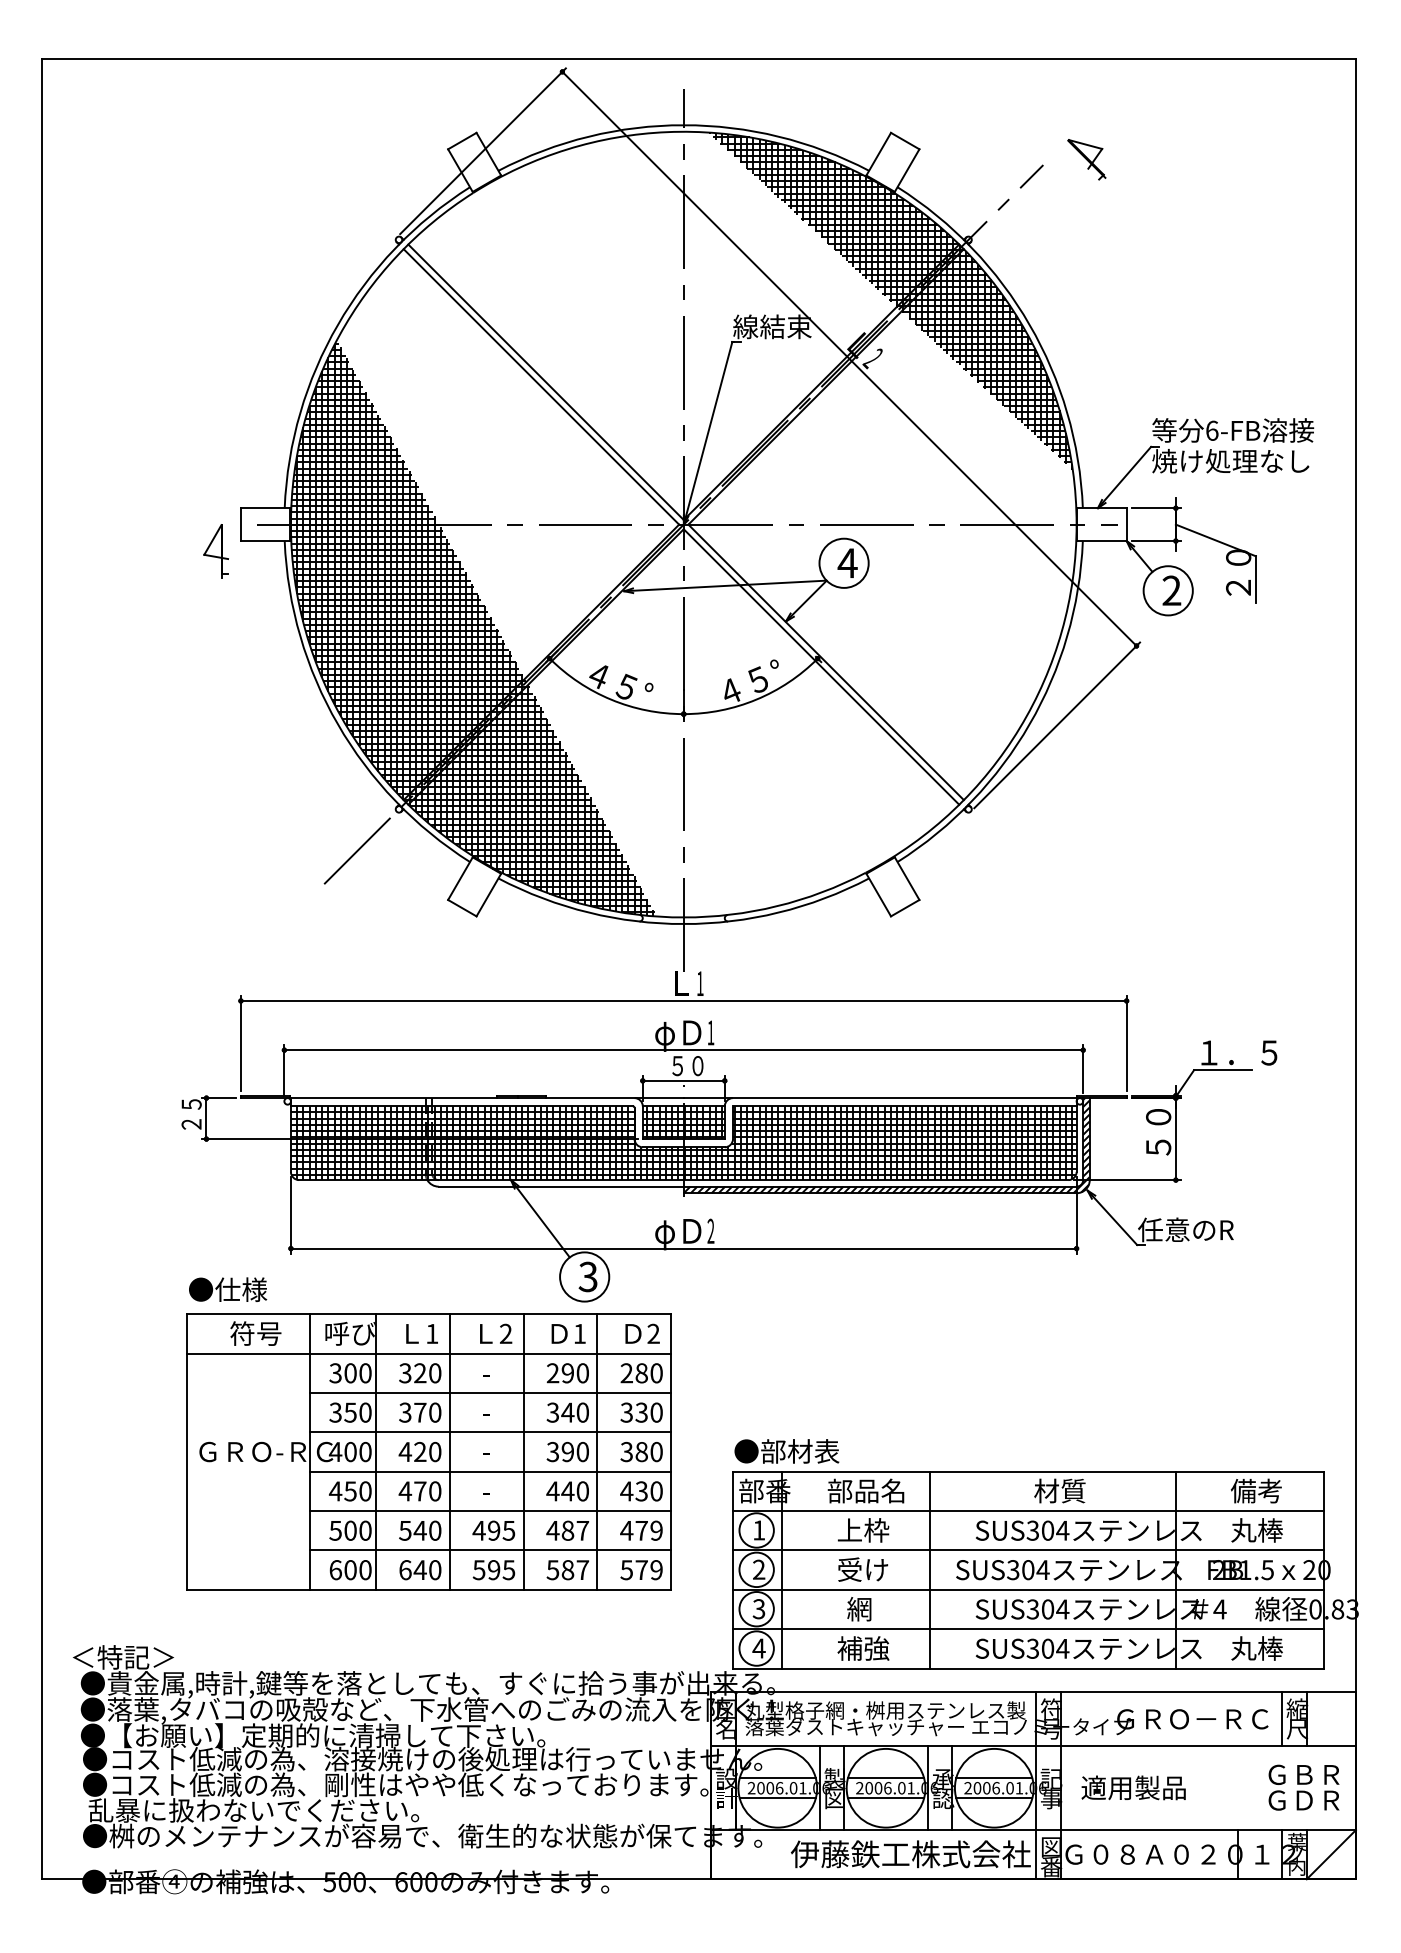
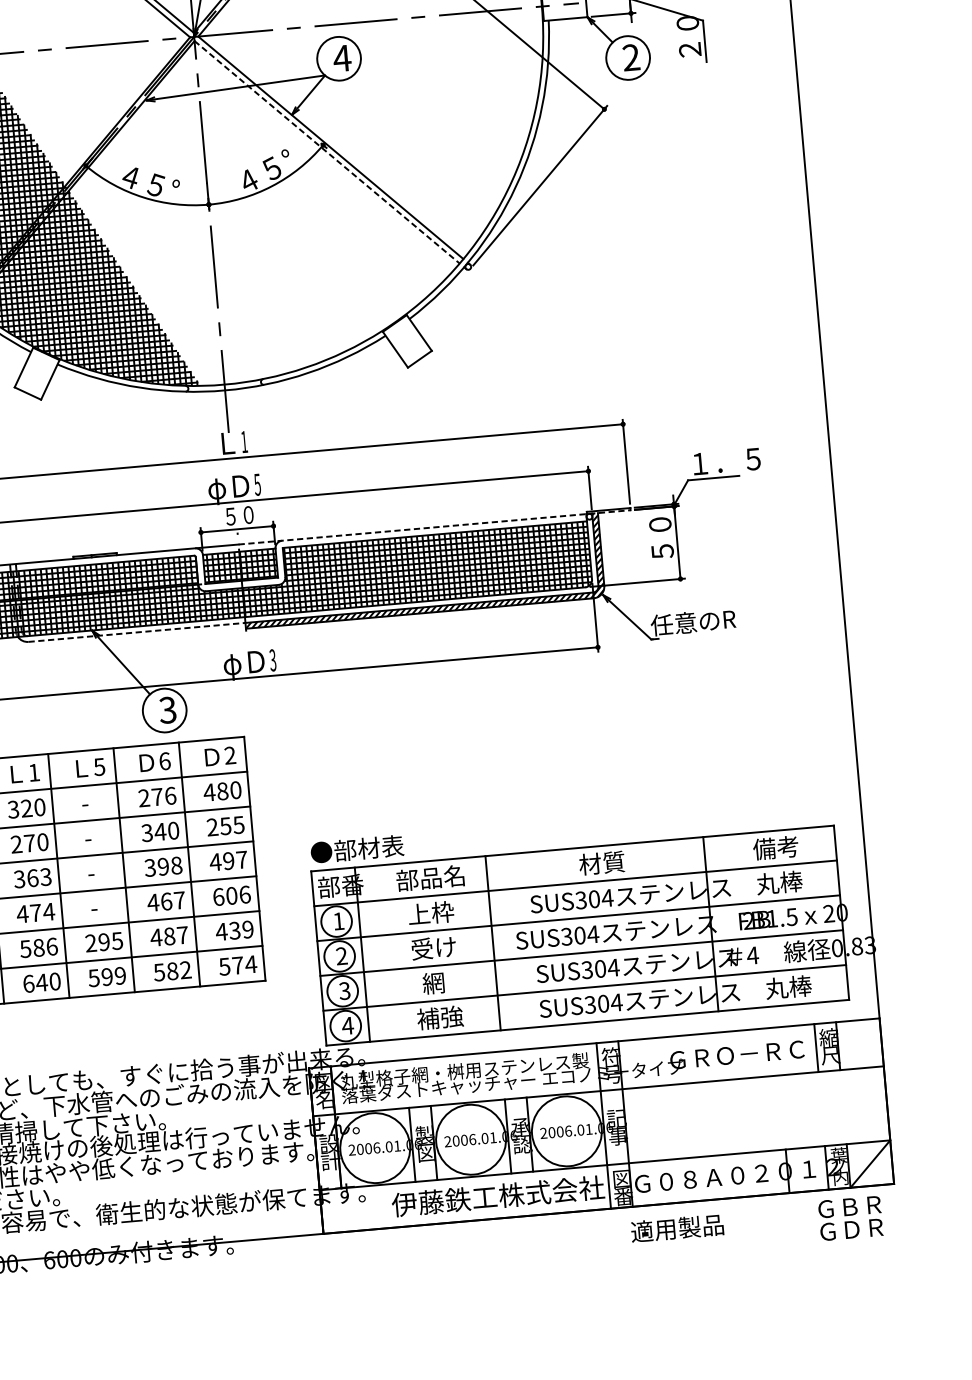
line: (821, 667) -> (327, 152), solid -> dashed
text: (710, 1032) -> (257, 484), 1 -> 5
line: (905, 1098) -> (434, 527), solid -> dashed
line: (561, 1186) -> (137, 632), solid -> dashed
text: (710, 1231) -> (272, 660), 2 -> 3
text: (505, 1333) -> (99, 766), 2 -> 5
text: (580, 1333) -> (165, 760), 1 -> 6
text: (575, 1373) -> (164, 796), 290 -> 276
text: (626, 1373) -> (209, 792), 280 -> 480
text: (405, 1412) -> (16, 844), 370 -> 270
text: (641, 1412) -> (225, 826), 330 -> 255
text: (419, 1451) -> (32, 877), 420 -> 363
text: (582, 1451) -> (176, 865), 390 -> 398
text: (641, 1451) -> (228, 860), 380 -> 497
text: (434, 1491) -> (48, 912), 470 -> 474
text: (575, 1491) -> (173, 901), 440 -> 467
text: (641, 1491) -> (231, 896), 430 -> 606
text: (427, 1530) -> (45, 947), 540 -> 586
text: (478, 1530) -> (90, 943), 495 -> 295
text: (641, 1530) -> (234, 930), 479 -> 439
text: (582, 1569) -> (185, 969), 587 -> 582
text: (508, 1570) -> (120, 976), 595 -> 599
text: (656, 1570) -> (251, 964), 579 -> 574
line: (777, 1778) -> (374, 1139), removed
line: (885, 1778) -> (469, 1131), removed
line: (994, 1778) -> (566, 1122), removed
text: (1133, 1787) -> (677, 1228), moved
text: (1303, 1787) -> (850, 1218), moved
line: (777, 1798) -> (375, 1157), removed
line: (885, 1798) -> (471, 1148), removed
line: (994, 1798) -> (567, 1140), removed

